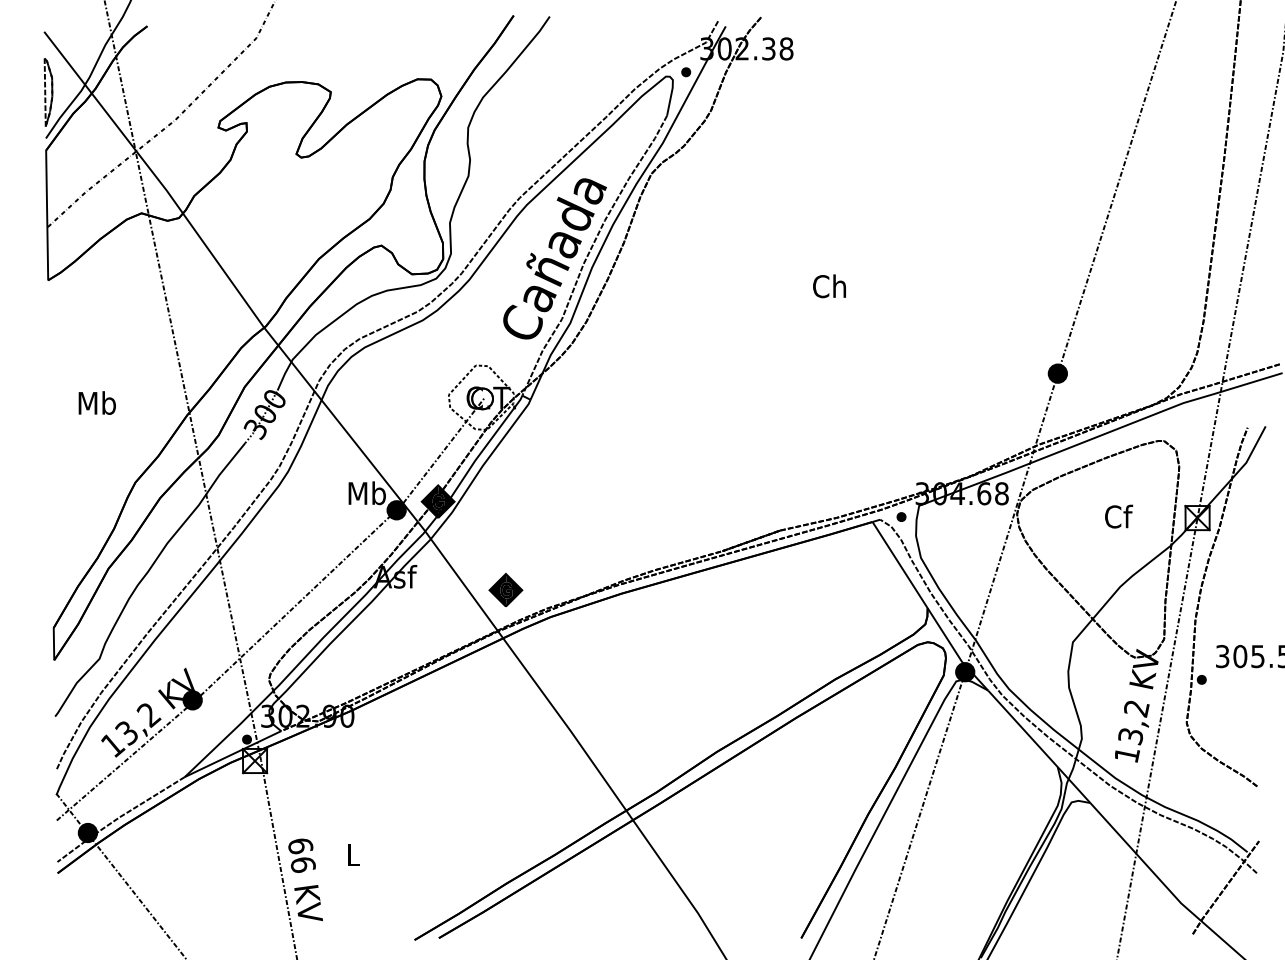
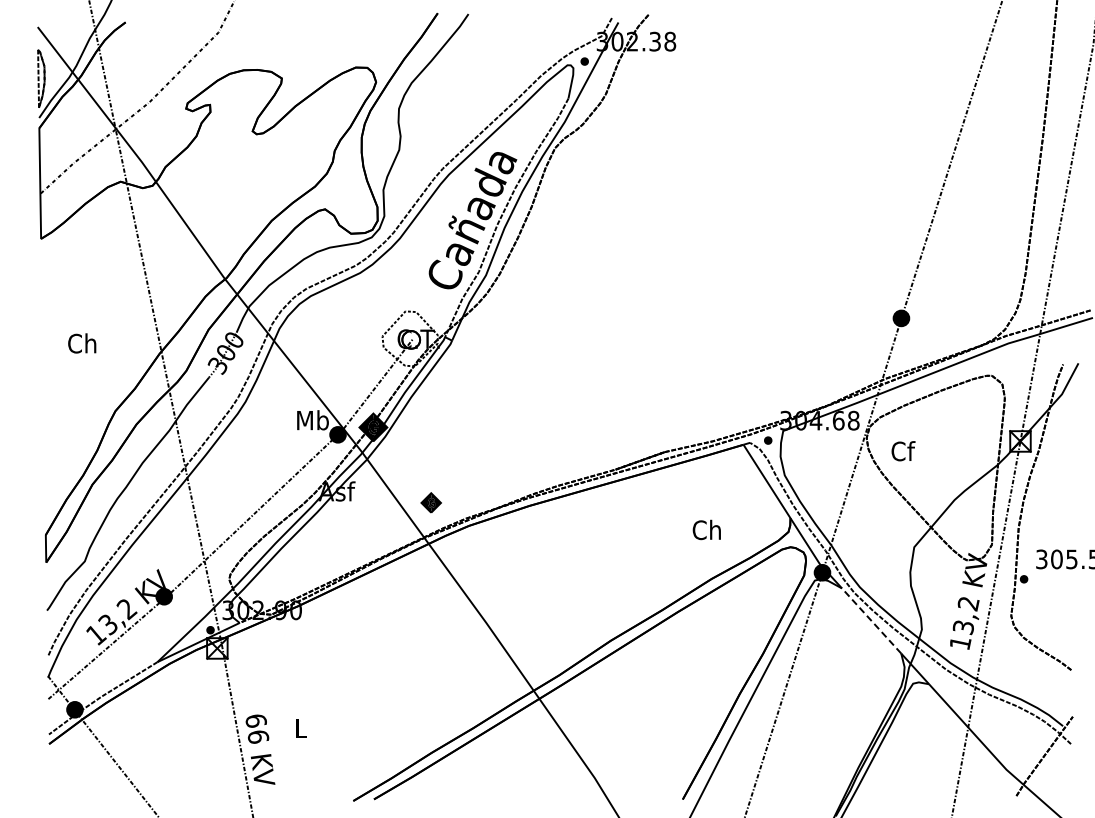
text: (829, 285) -> (706, 529), moved
text: (96, 403) -> (82, 343), Mb -> Ch
text: (1118, 516) -> (903, 451), moved
part: (506, 589) -> (431, 502), size x0.7
line: (1022, 728) -> (871, 620), solid -> dashed

